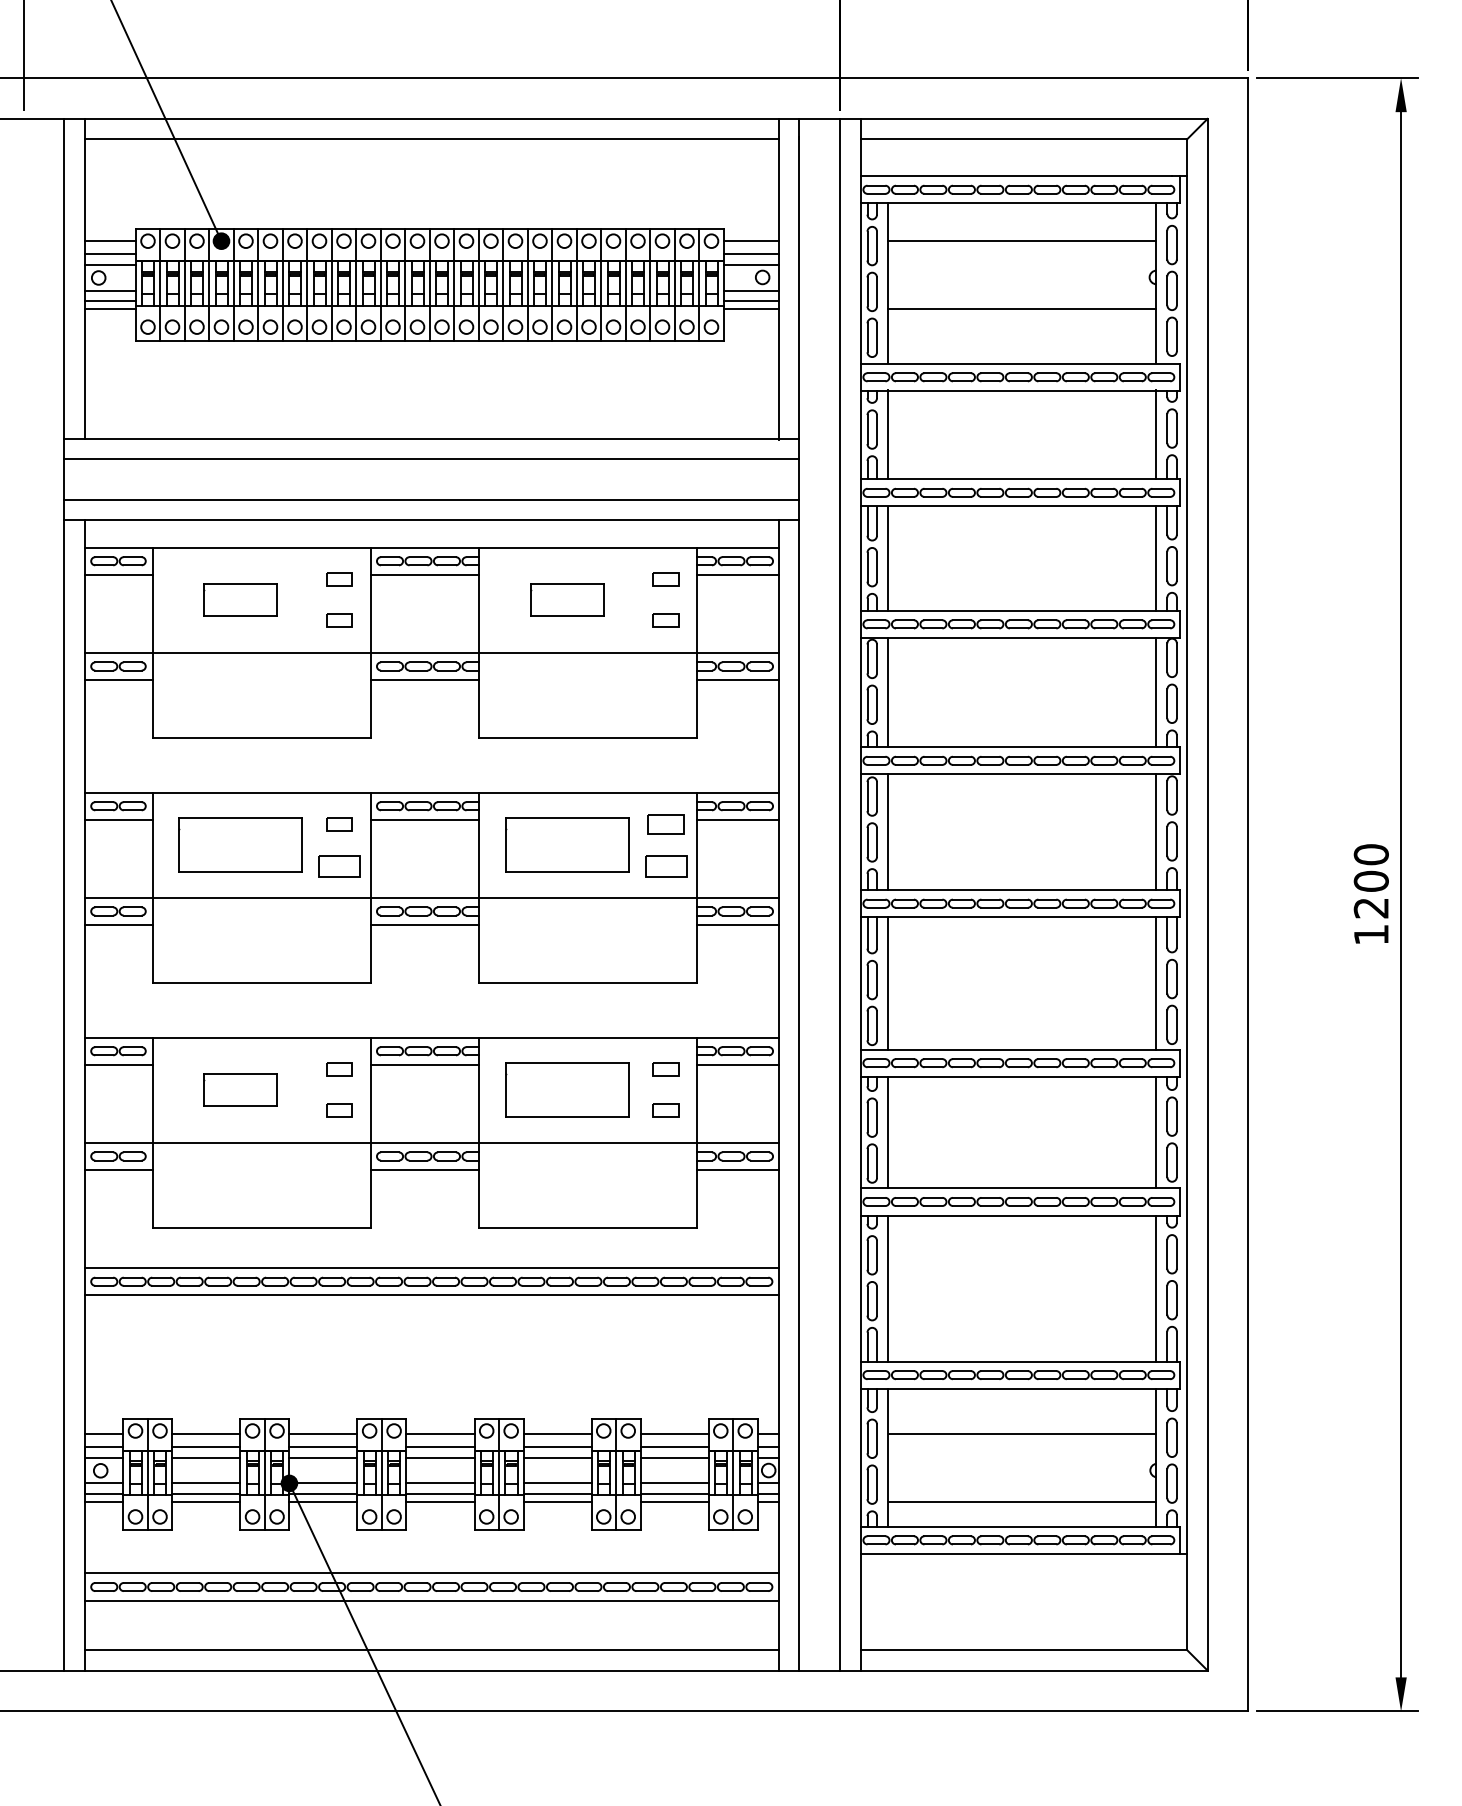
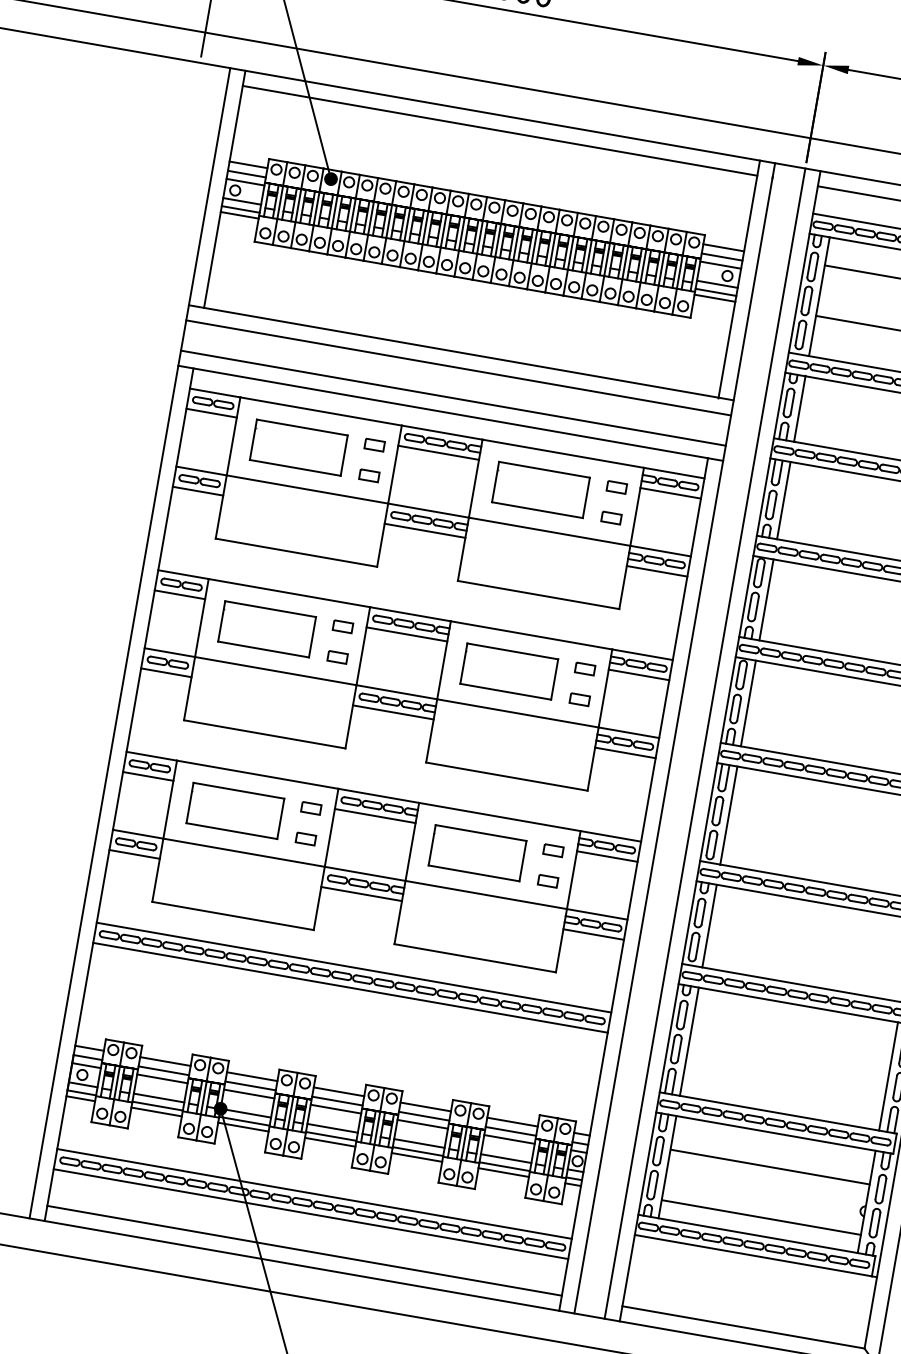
part: (240, 599) -> (298, 447), size x1.67
part: (567, 599) -> (541, 489), size x1.67
part: (665, 824) -> (584, 668), size x0.71
part: (339, 865) -> (337, 657), size x0.62
part: (665, 865) -> (579, 699), size x0.62
part: (240, 1089) -> (235, 810), size x1.67

